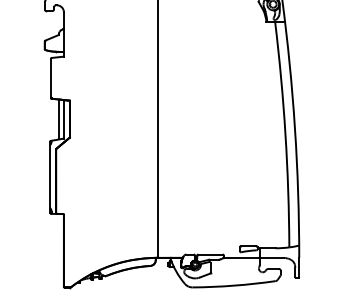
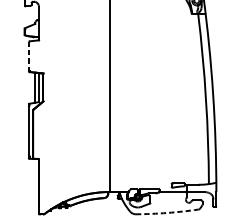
line: (51, 78) -> (29, 56), solid -> dashed
arc: (234, 285) -> (167, 212), solid -> dashed

